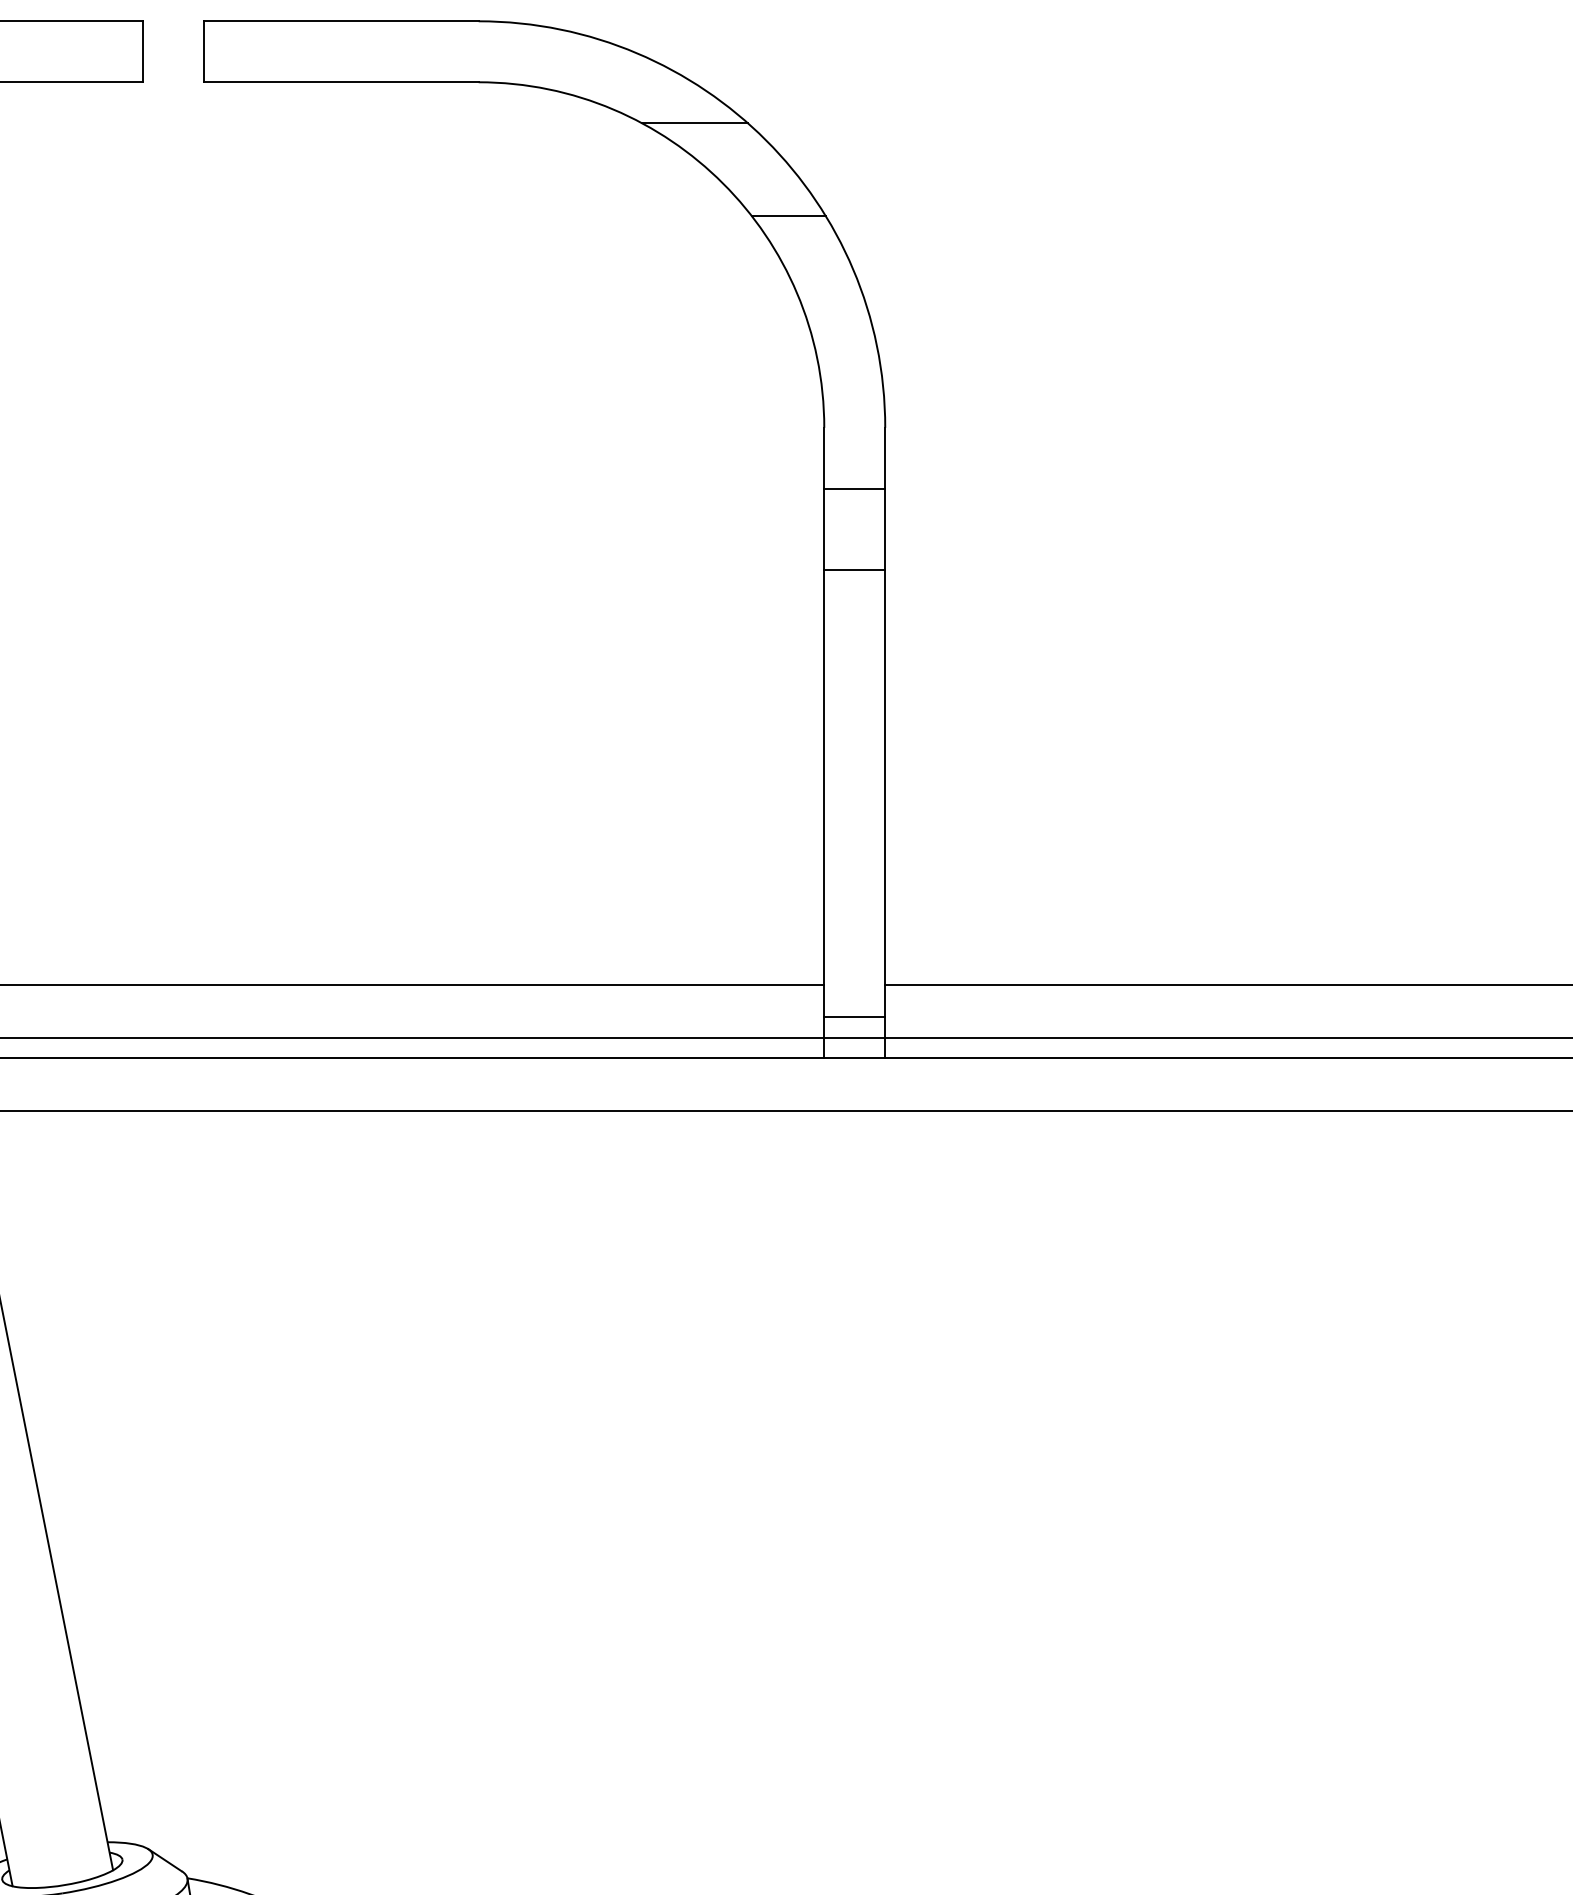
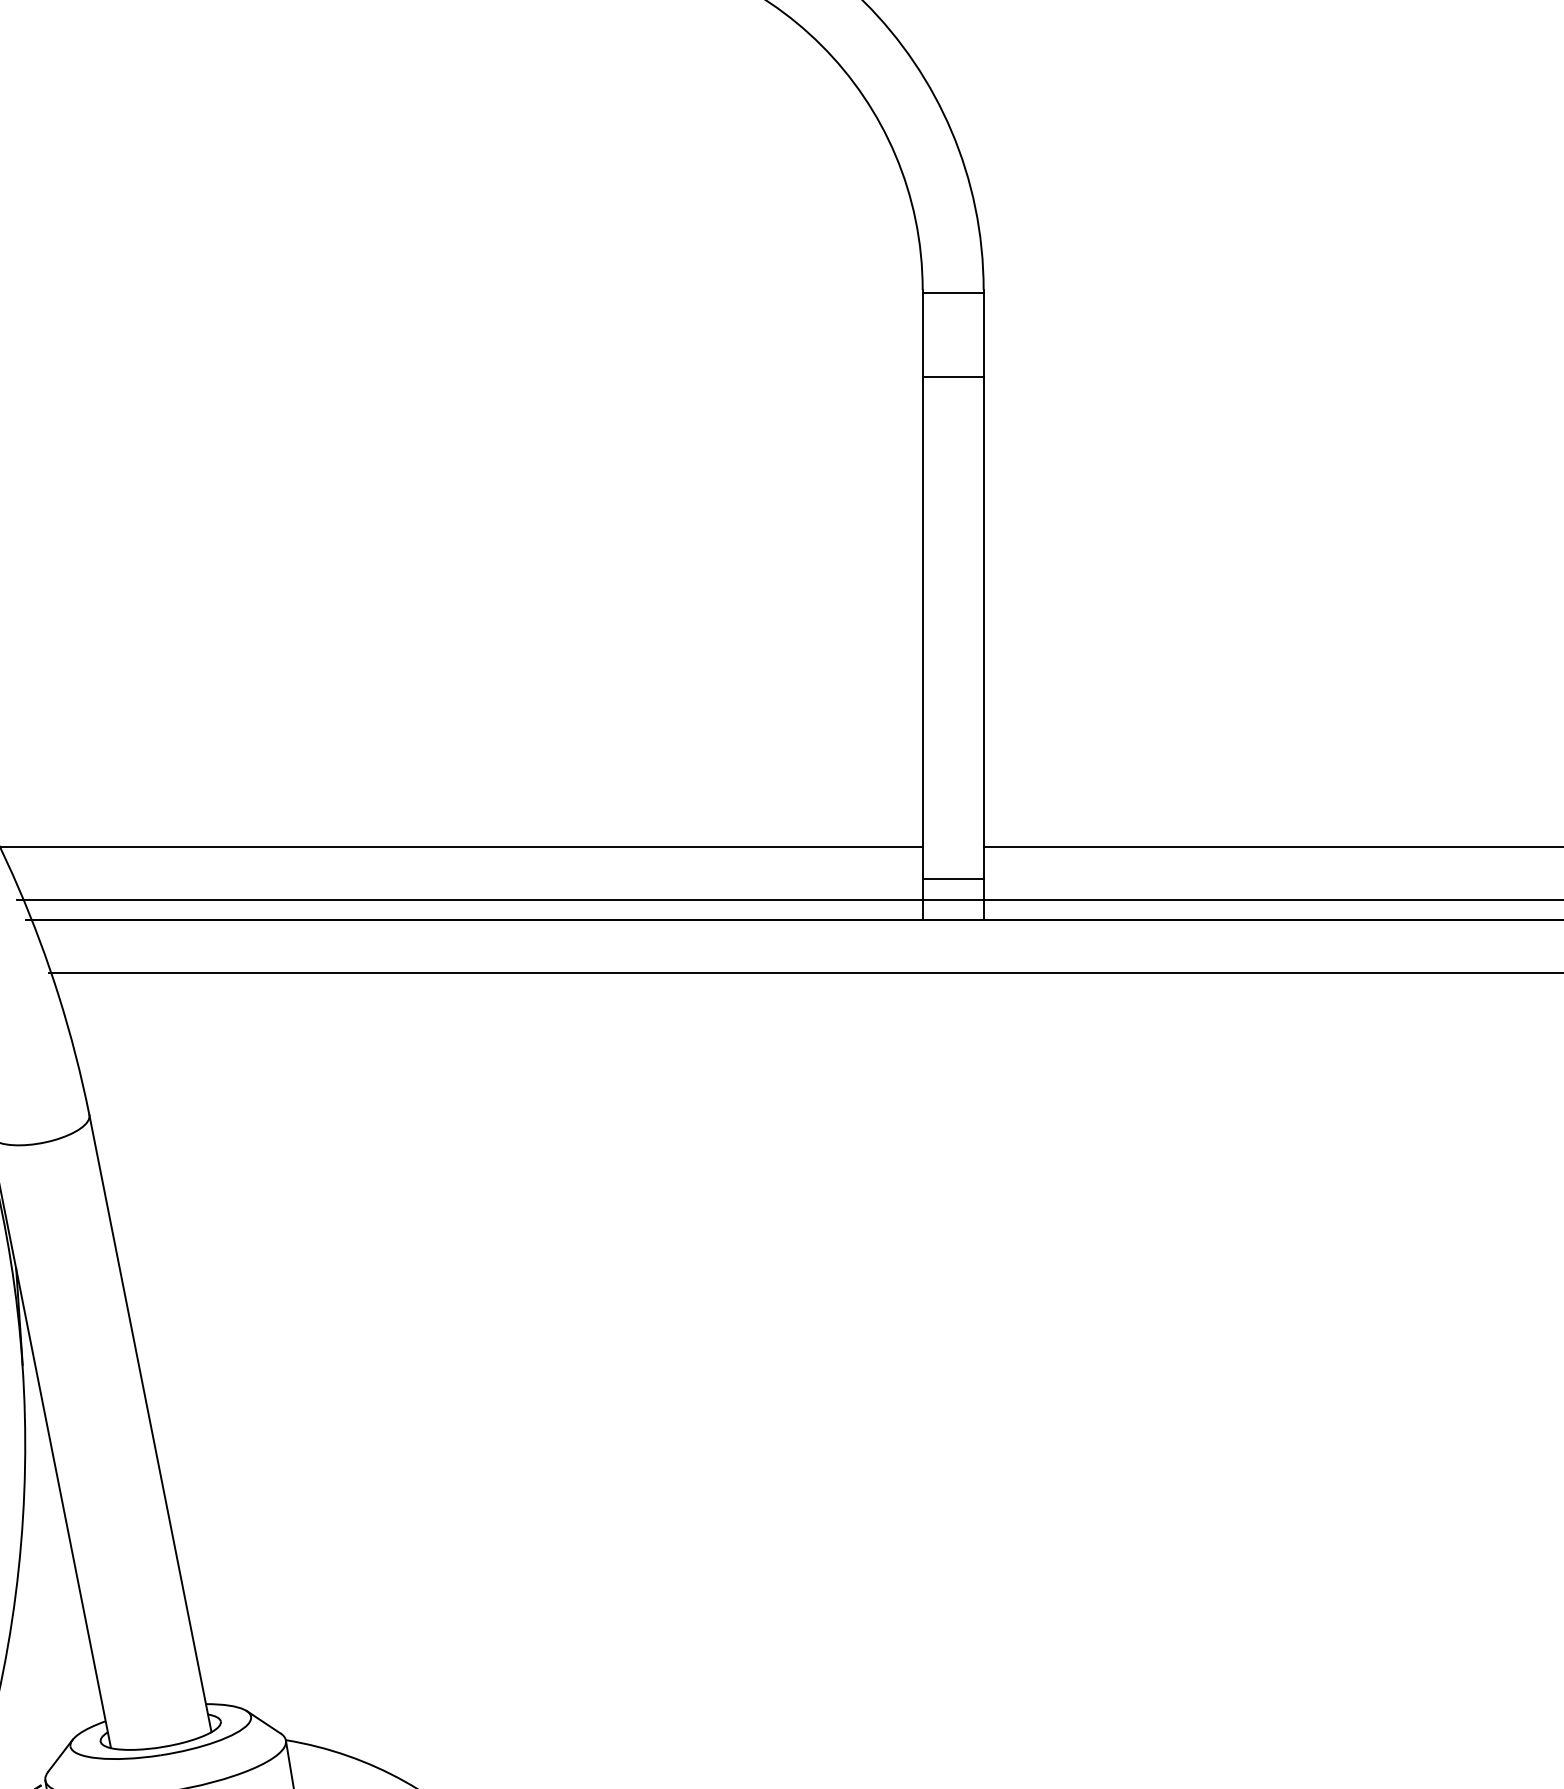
line: (789, 216) -> (887, 78), removed
line: (854, 488) -> (952, 292), moved
line: (854, 570) -> (952, 377), moved

